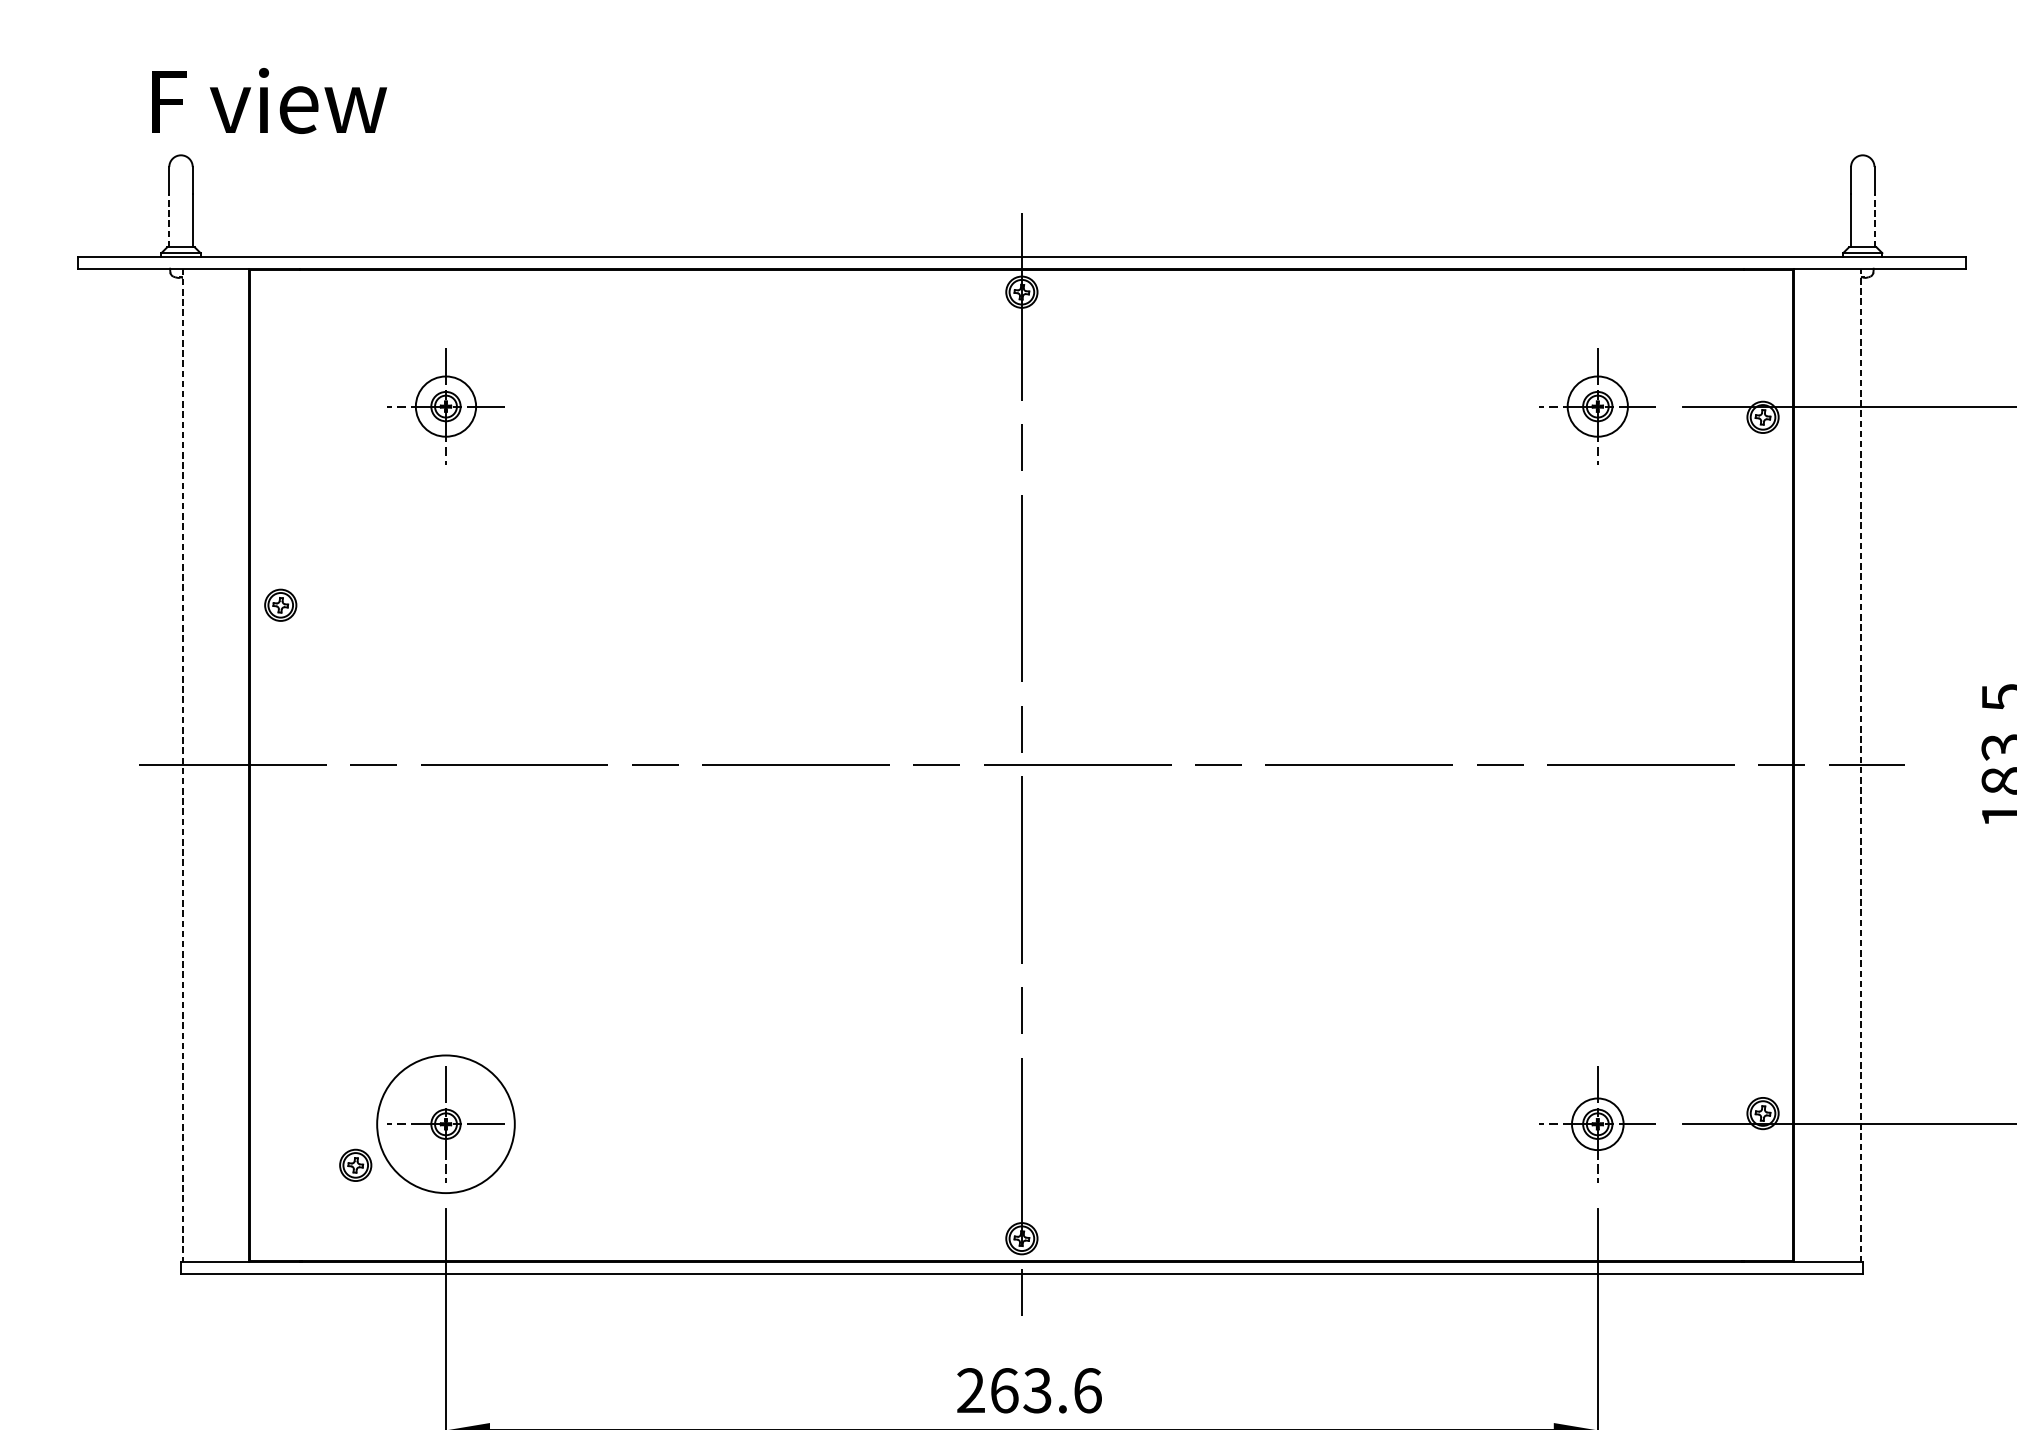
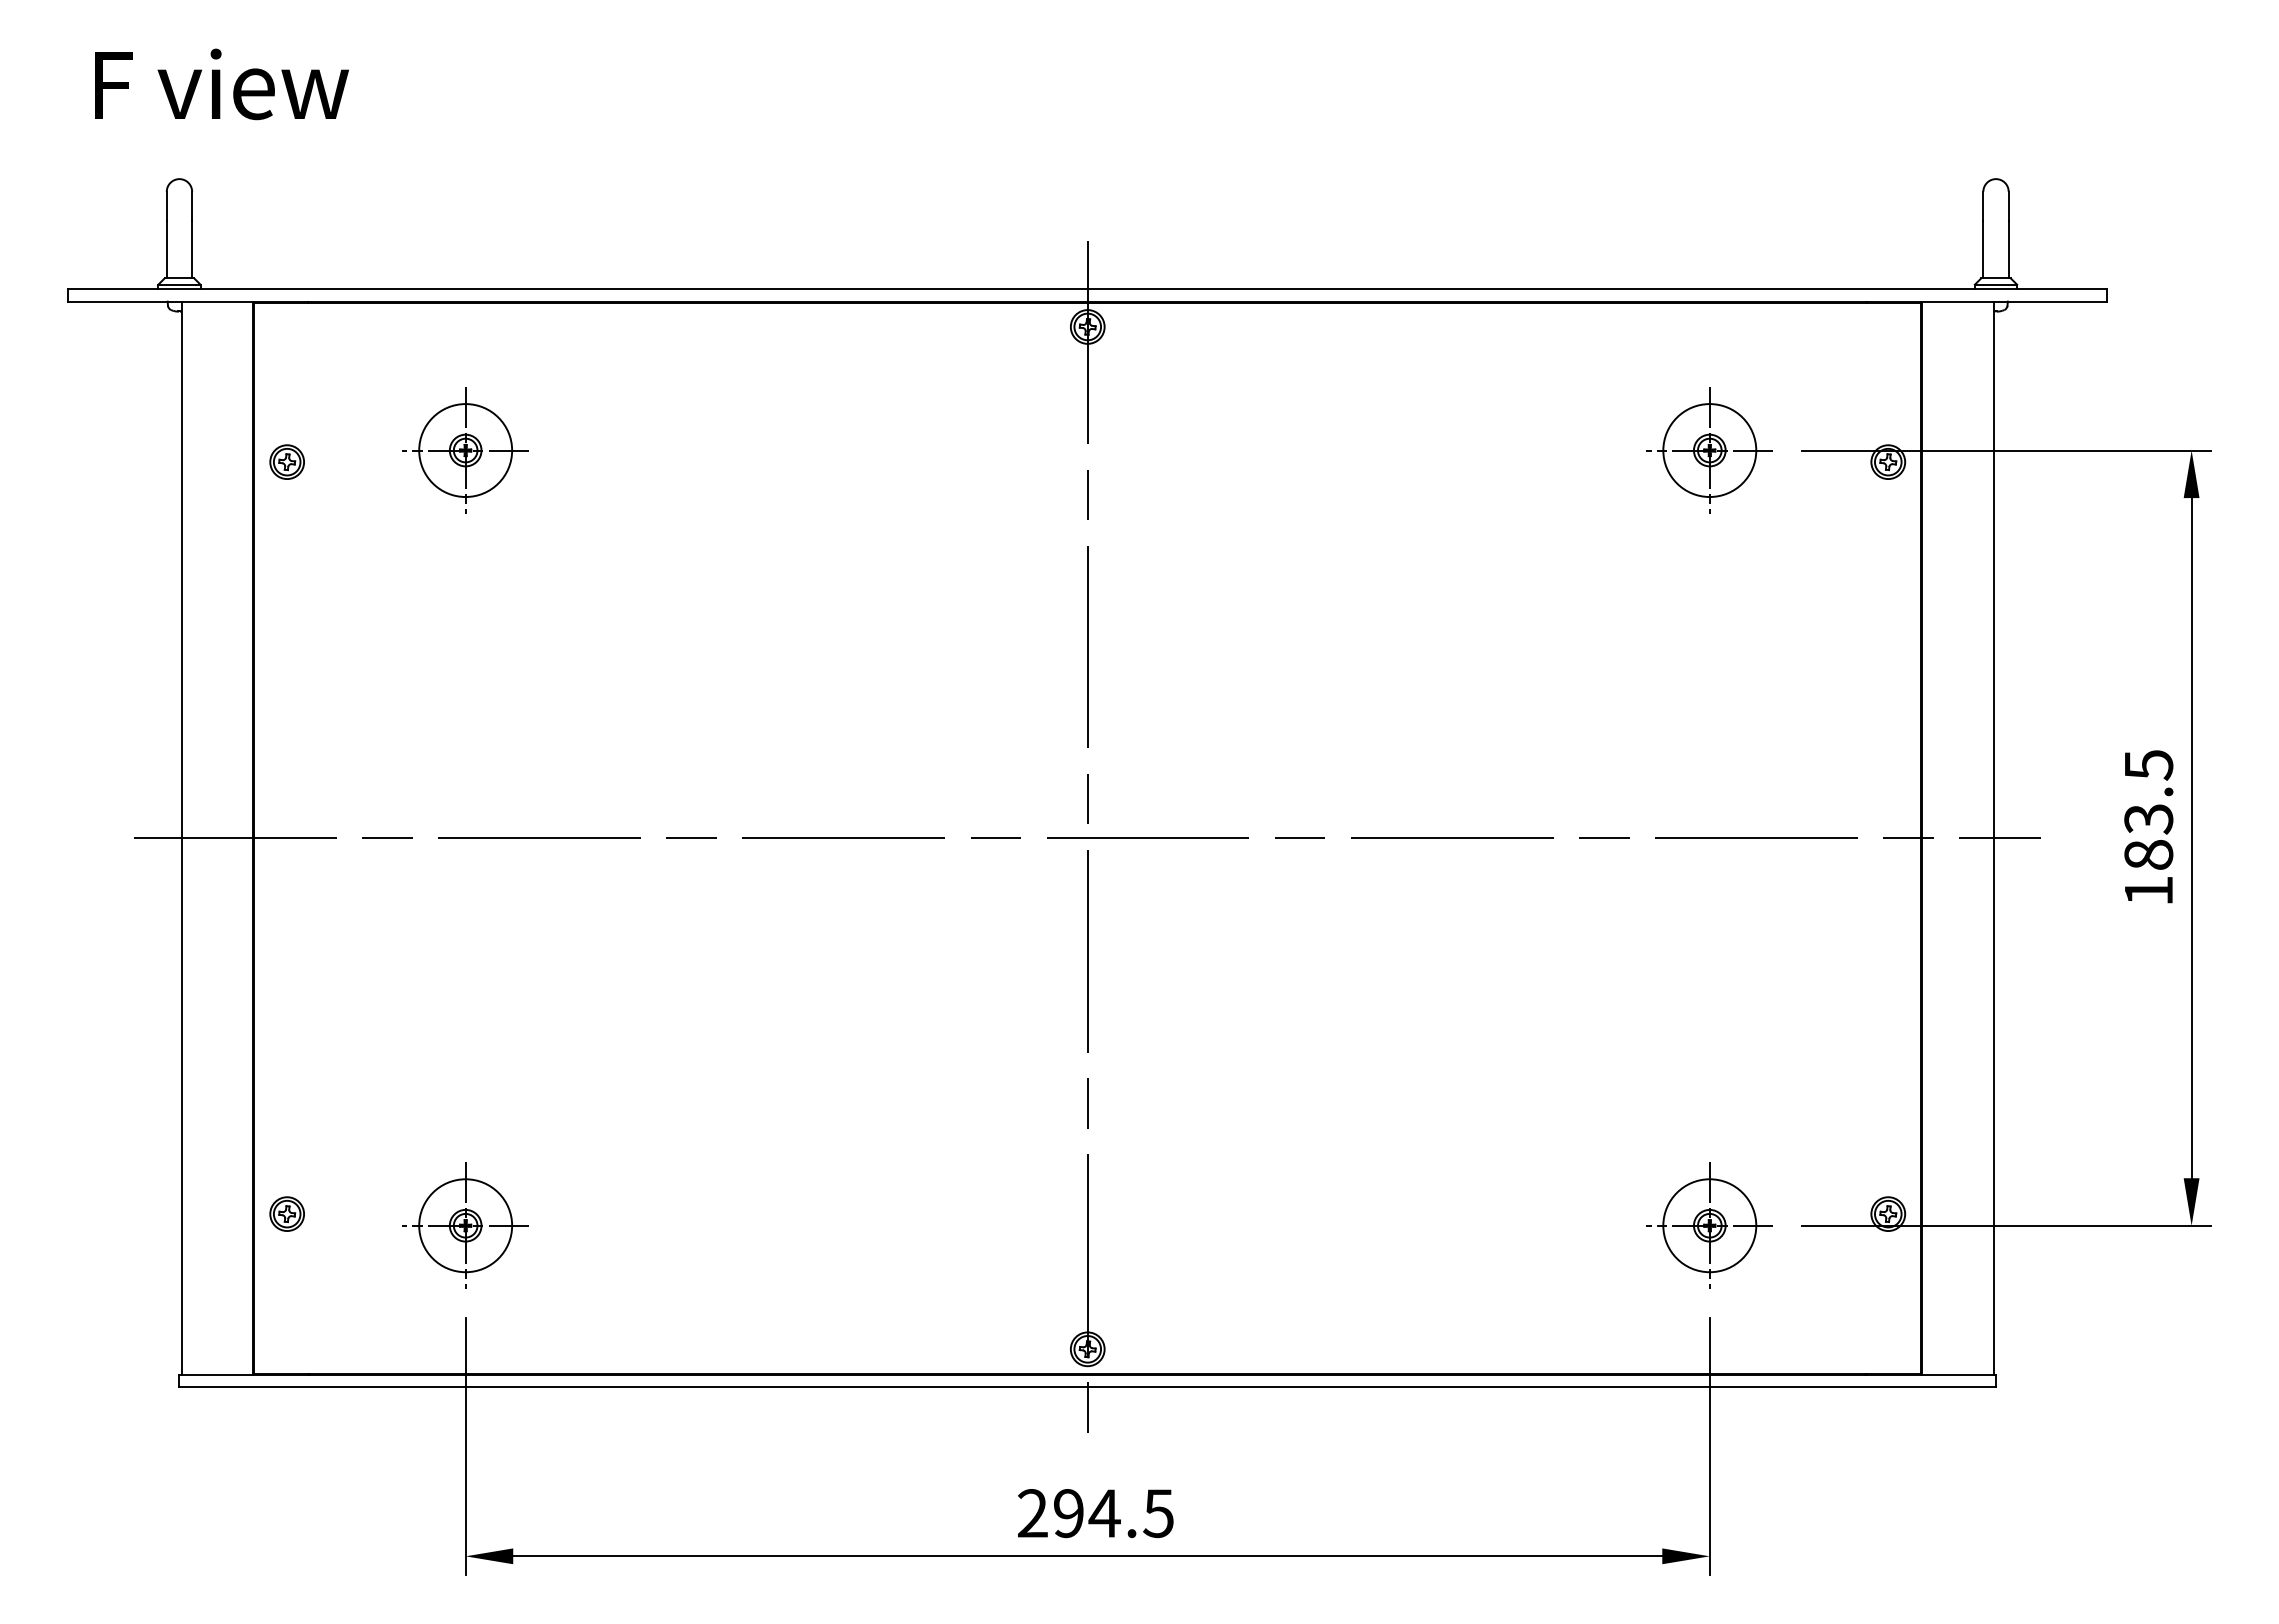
text: (268, 101) -> (221, 84), moved
line: (169, 220) -> (166, 249), dashed -> solid
line: (1874, 220) -> (2008, 249), dashed -> solid
circle: (445, 406) -> (465, 450), size x1.43
circle: (1597, 406) -> (1709, 450), size x1.43
part: (280, 604) -> (286, 461), moved
line: (182, 765) -> (181, 838), dashed -> solid
line: (1860, 765) -> (1993, 838), dashed -> solid
circle: (445, 1124) -> (465, 1225), size x0.62
circle: (1597, 1124) -> (1709, 1225), size x1.67
part: (355, 1164) -> (286, 1213), moved
text: (1046, 1390) -> (1114, 1513), 263.6 -> 294.5

